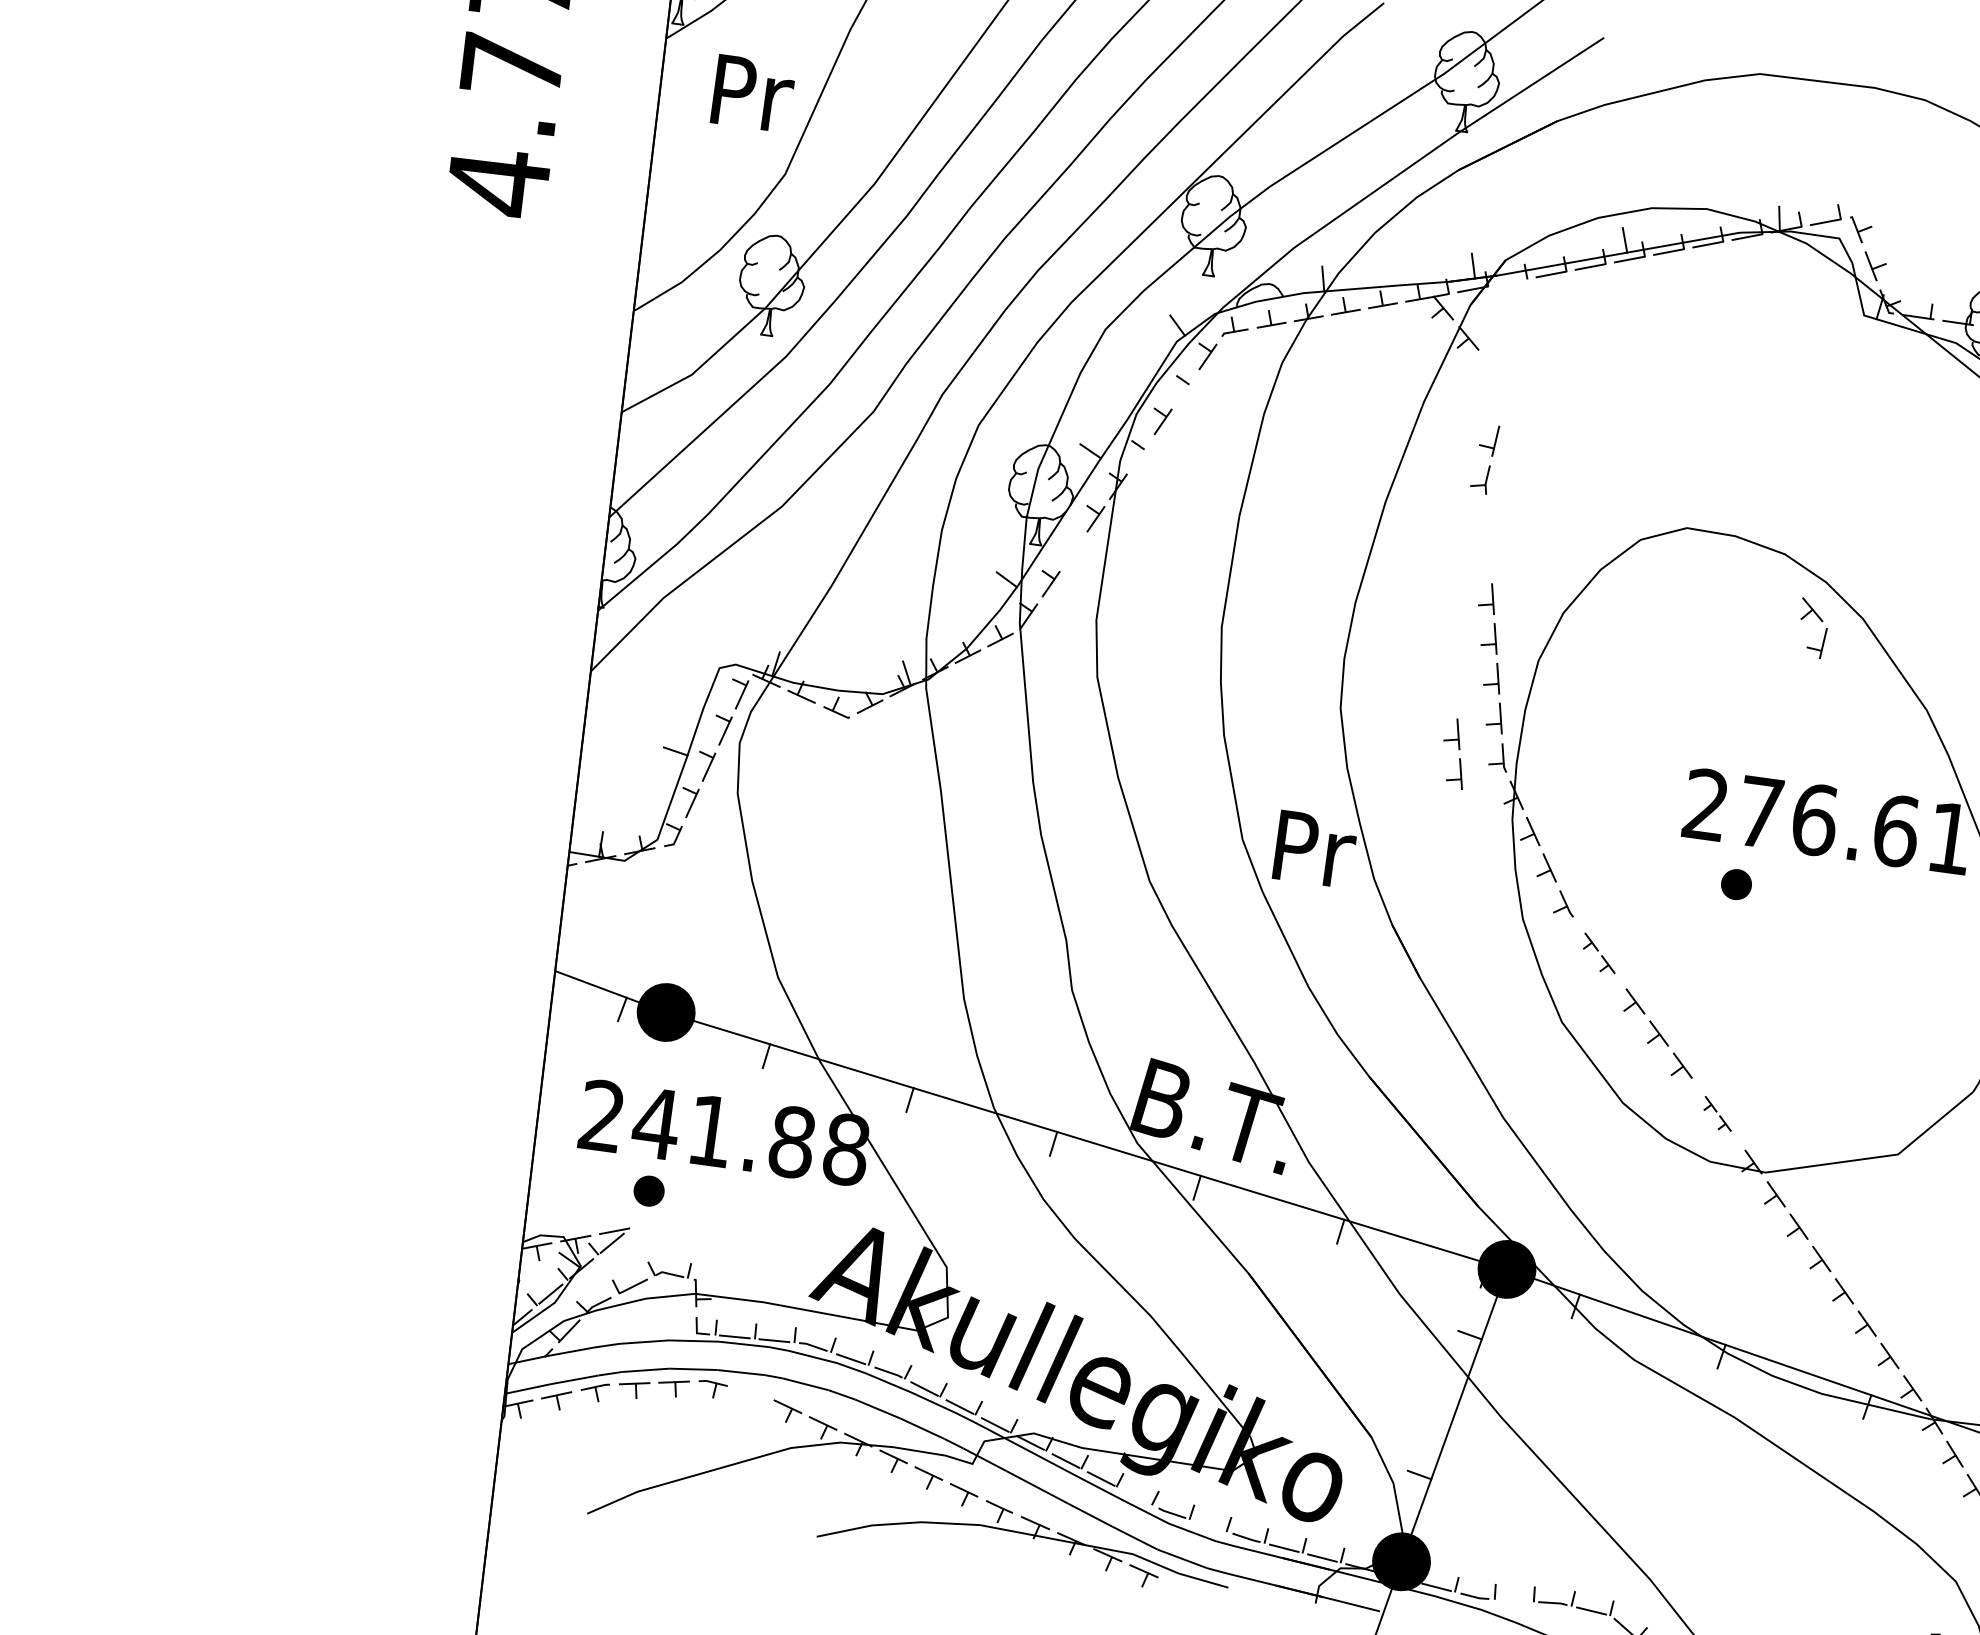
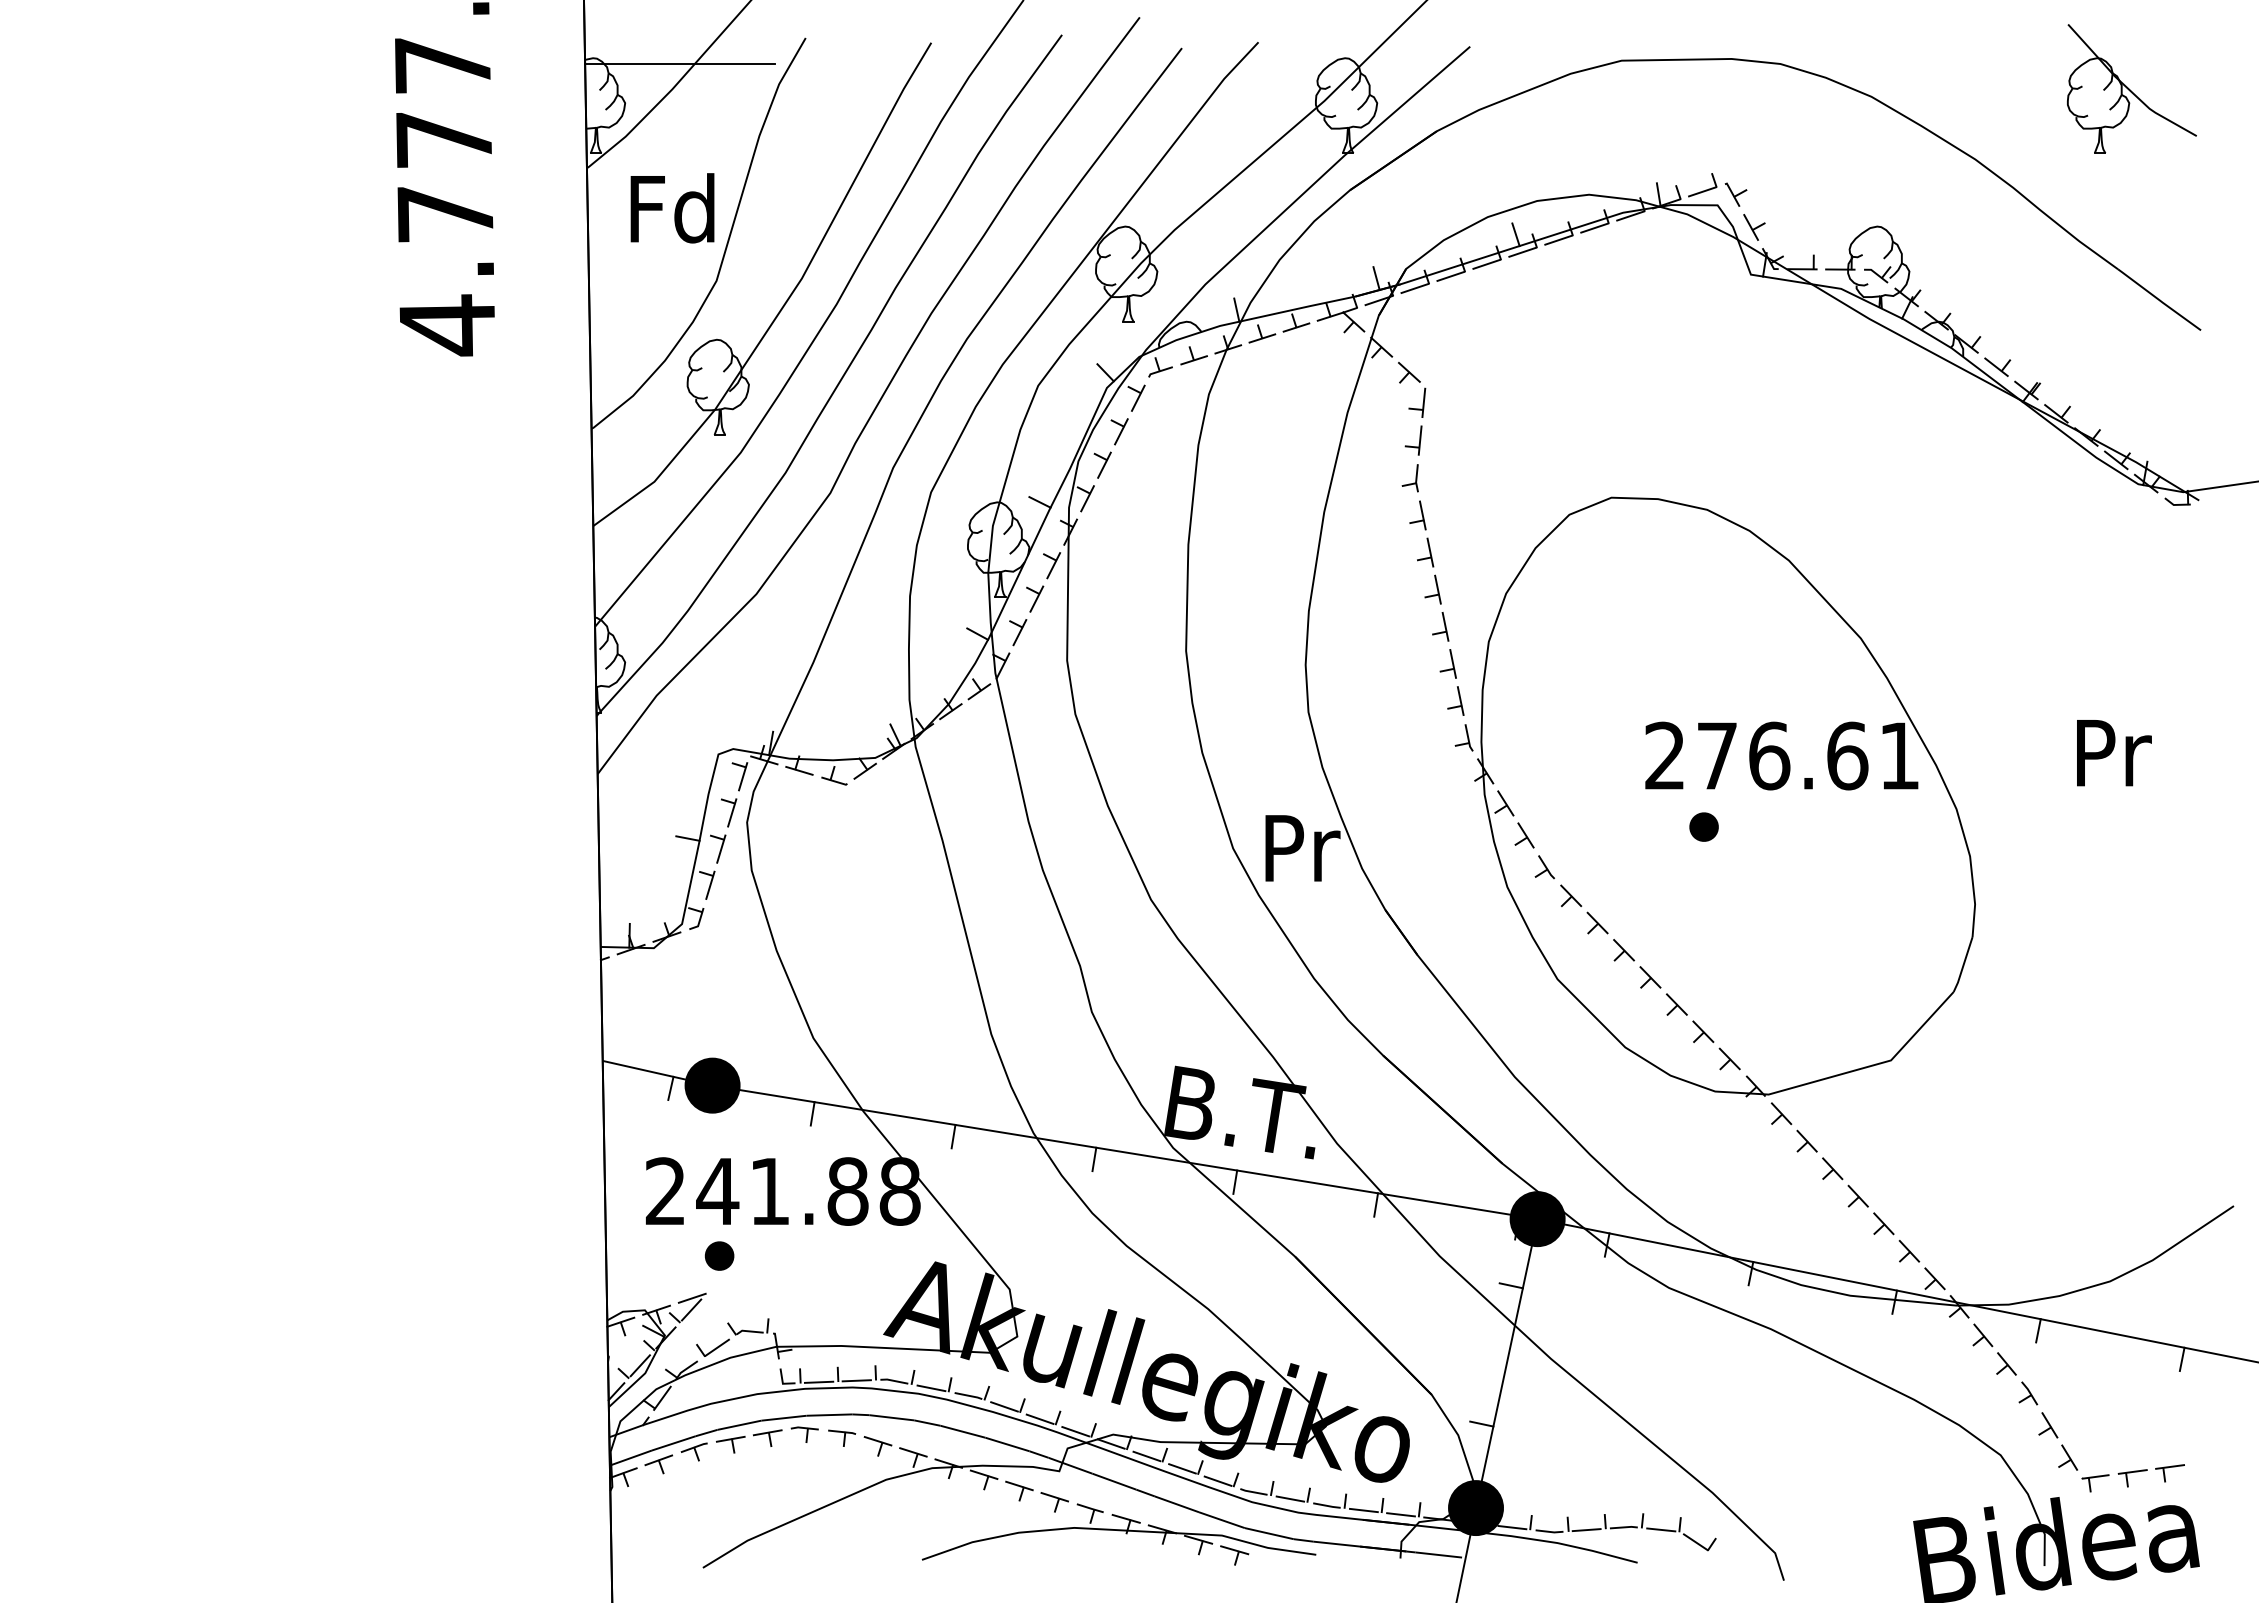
text: (749, 92) -> (672, 208), Pr -> Fd
line: (1511, 281) -> (1414, 288), added
line: (1185, 389) -> (1121, 431), added
line: (1140, 454) -> (1087, 498), added
part: (1072, 550) -> (1035, 598), added
part: (1819, 620) -> (1417, 381), moved
part: (1454, 752) -> (1421, 533), moved
part: (1600, 953) -> (1584, 909), size x1.43
part: (1718, 1114) -> (1716, 1045), size x1.67
part: (751, 1397) -> (842, 1437), added
line: (1136, 1496) -> (1217, 1480), added
line: (1209, 1525) -> (1290, 1498), added
line: (1513, 1600) -> (1586, 1530), added

